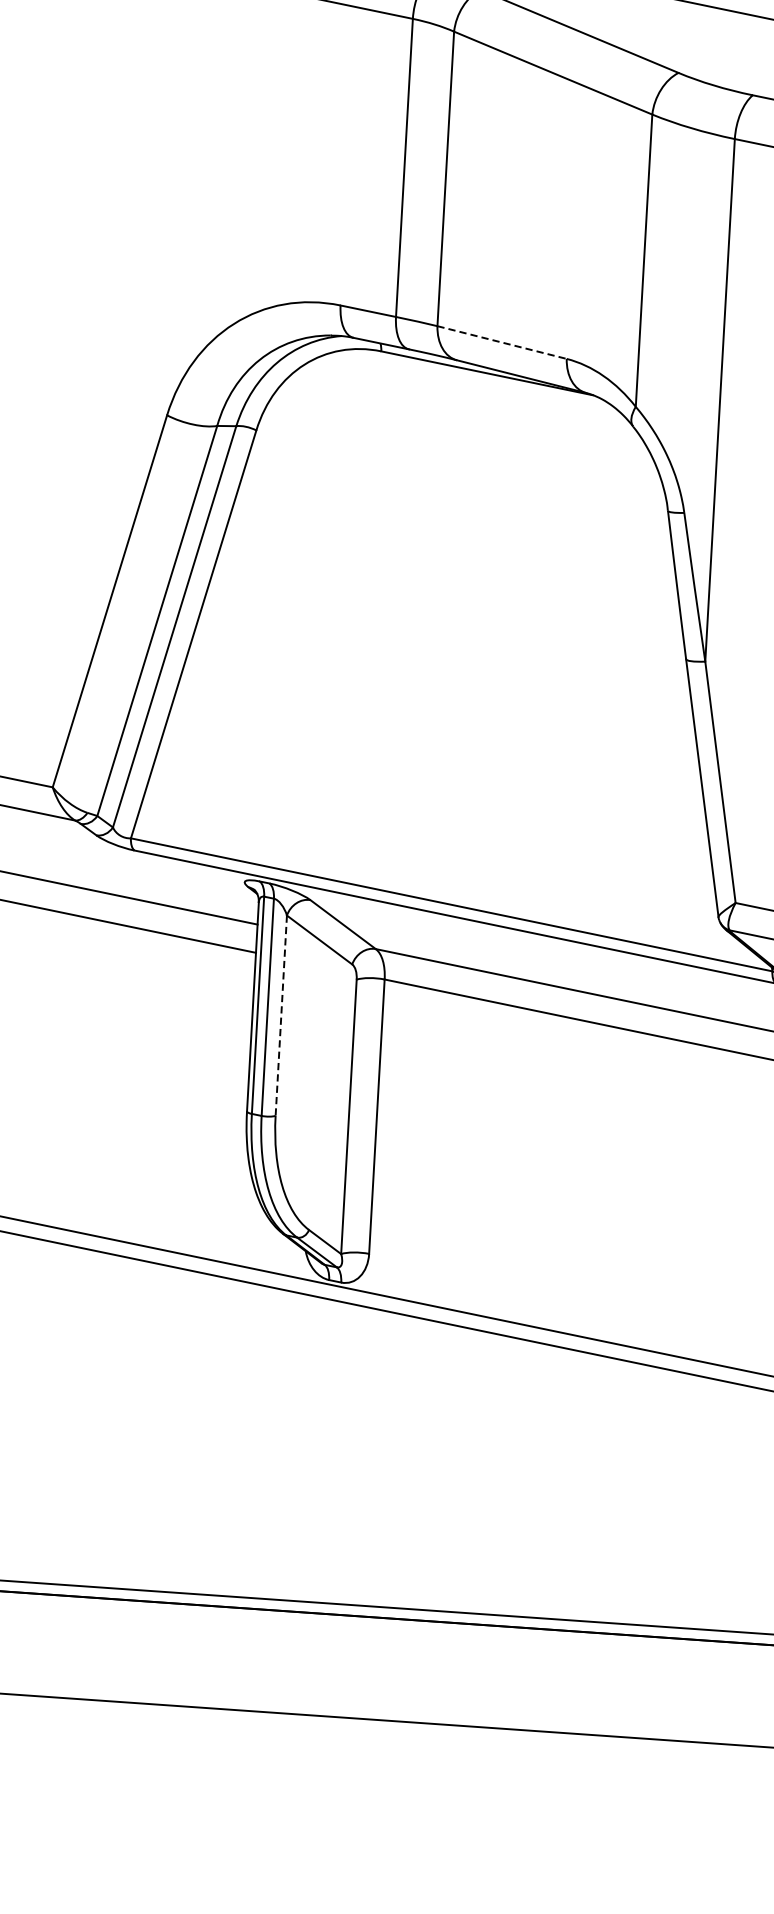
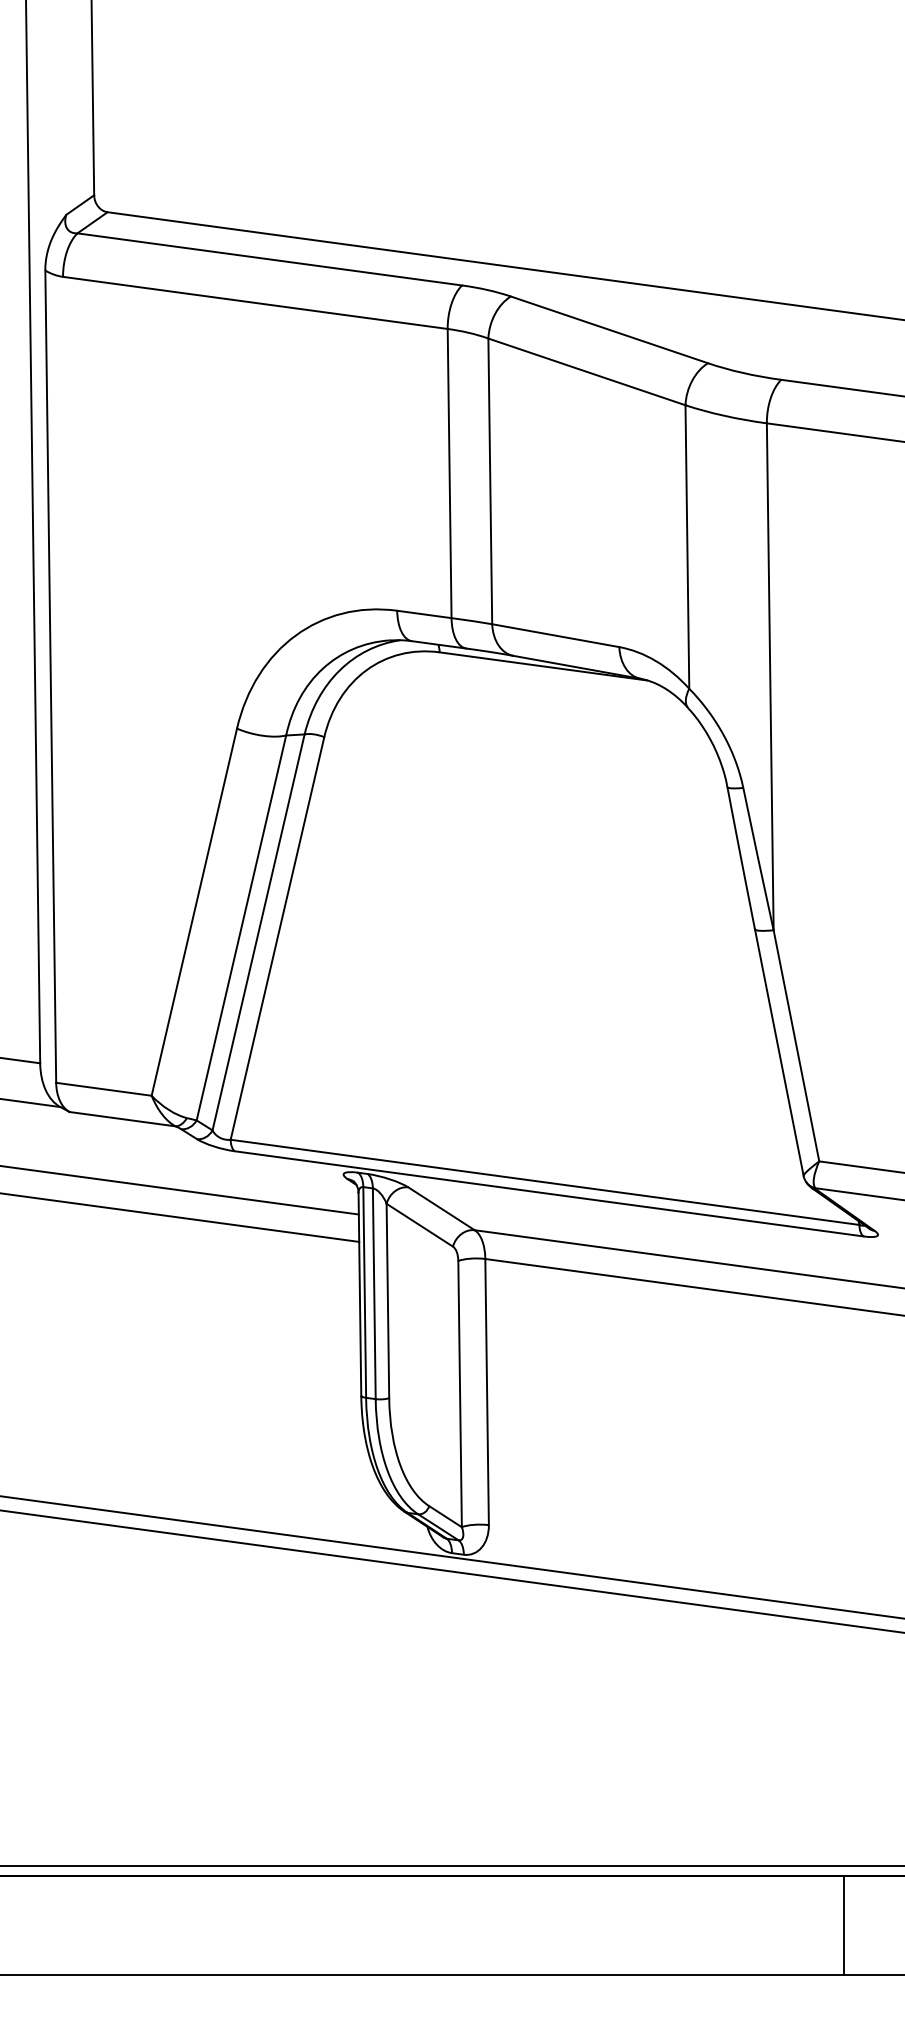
line: (501, 342) -> (555, 635), dashed -> solid
line: (280, 1016) -> (387, 1301), dashed -> solid
line: (705, 1691) -> (843, 1925), added

